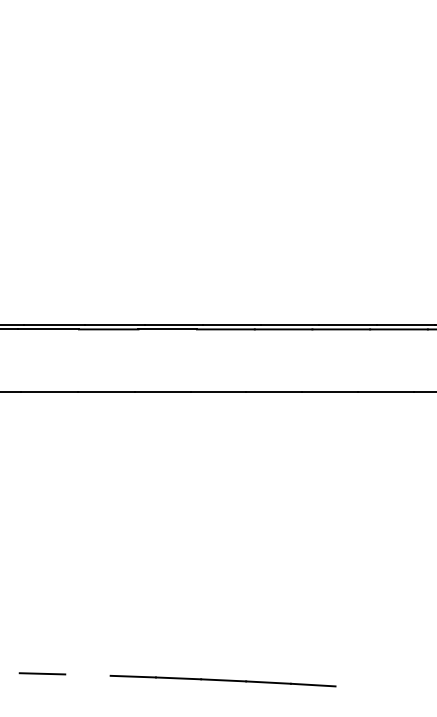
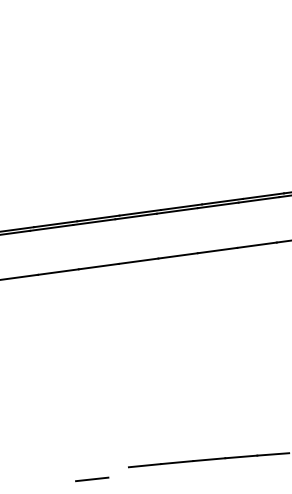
line: (42, 673) -> (92, 479), moved

